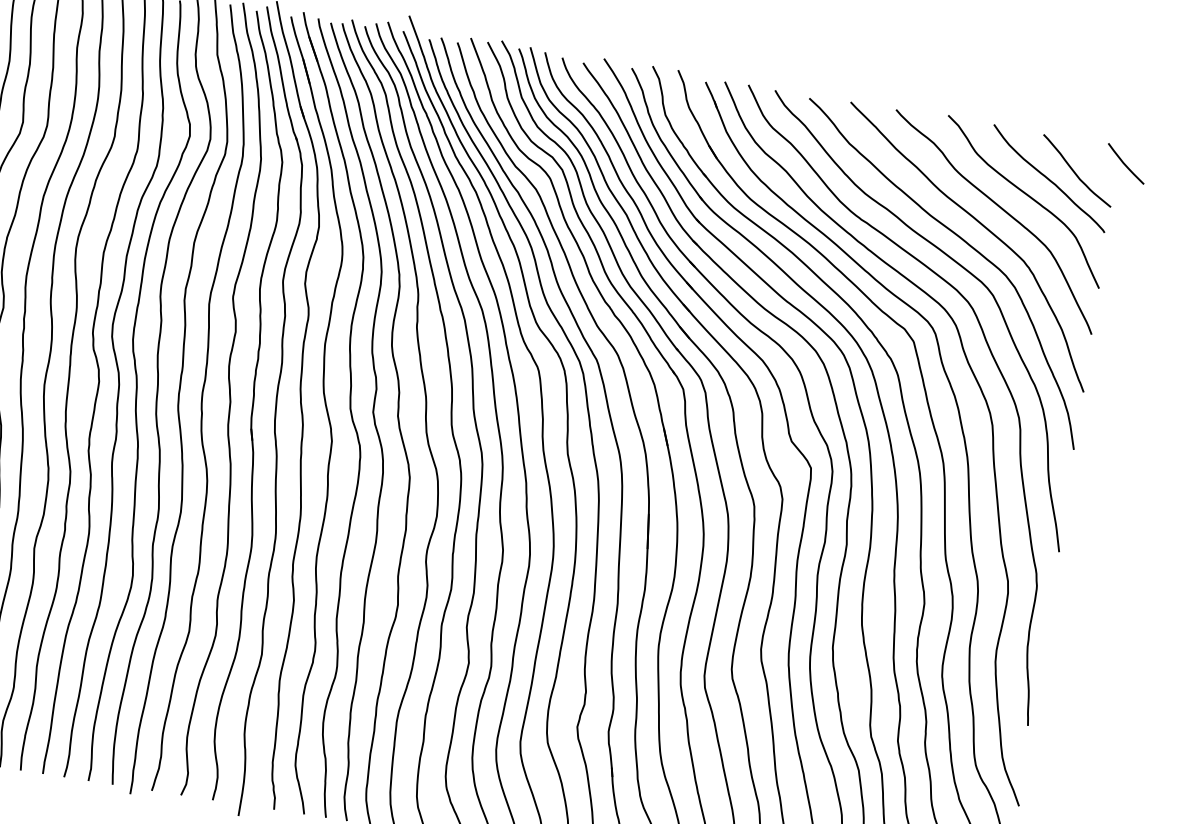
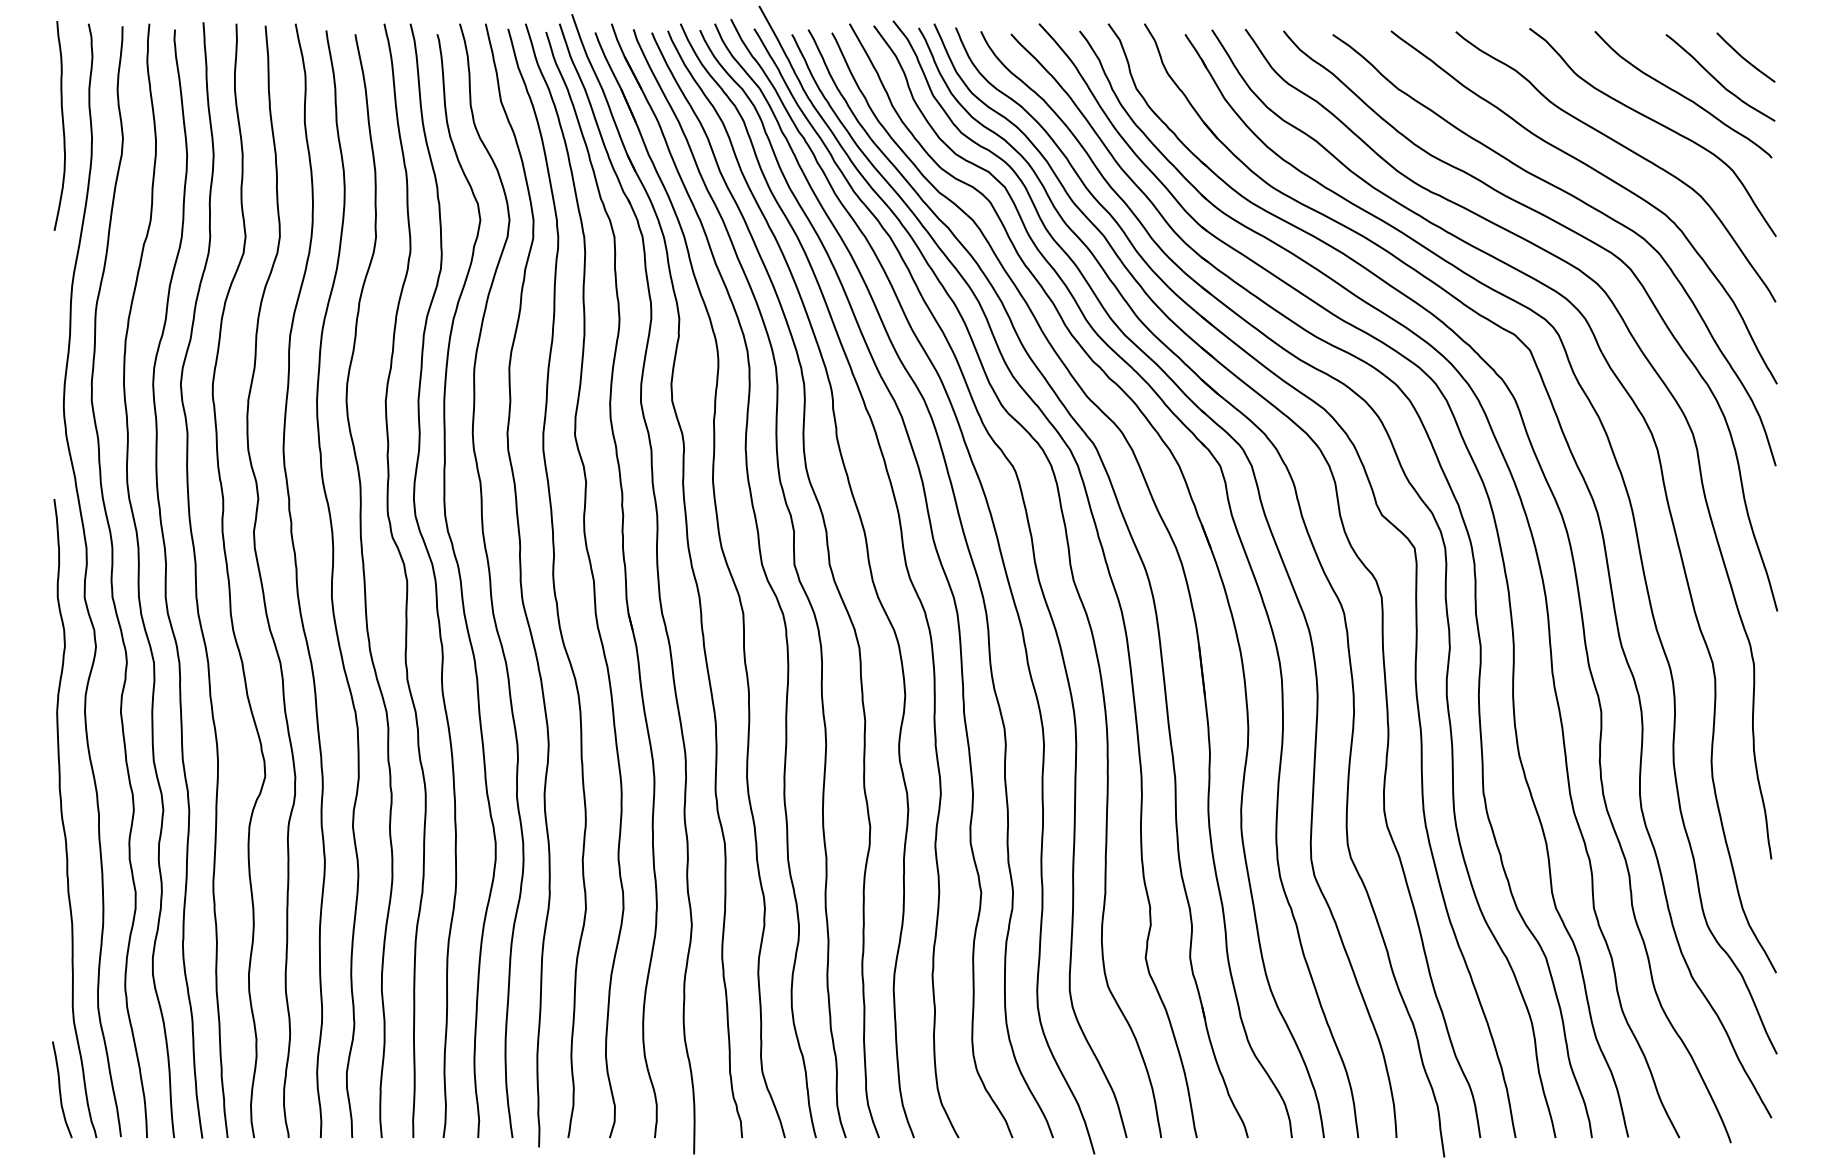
curve: (1125, 163) -> (1744, 57), moved

